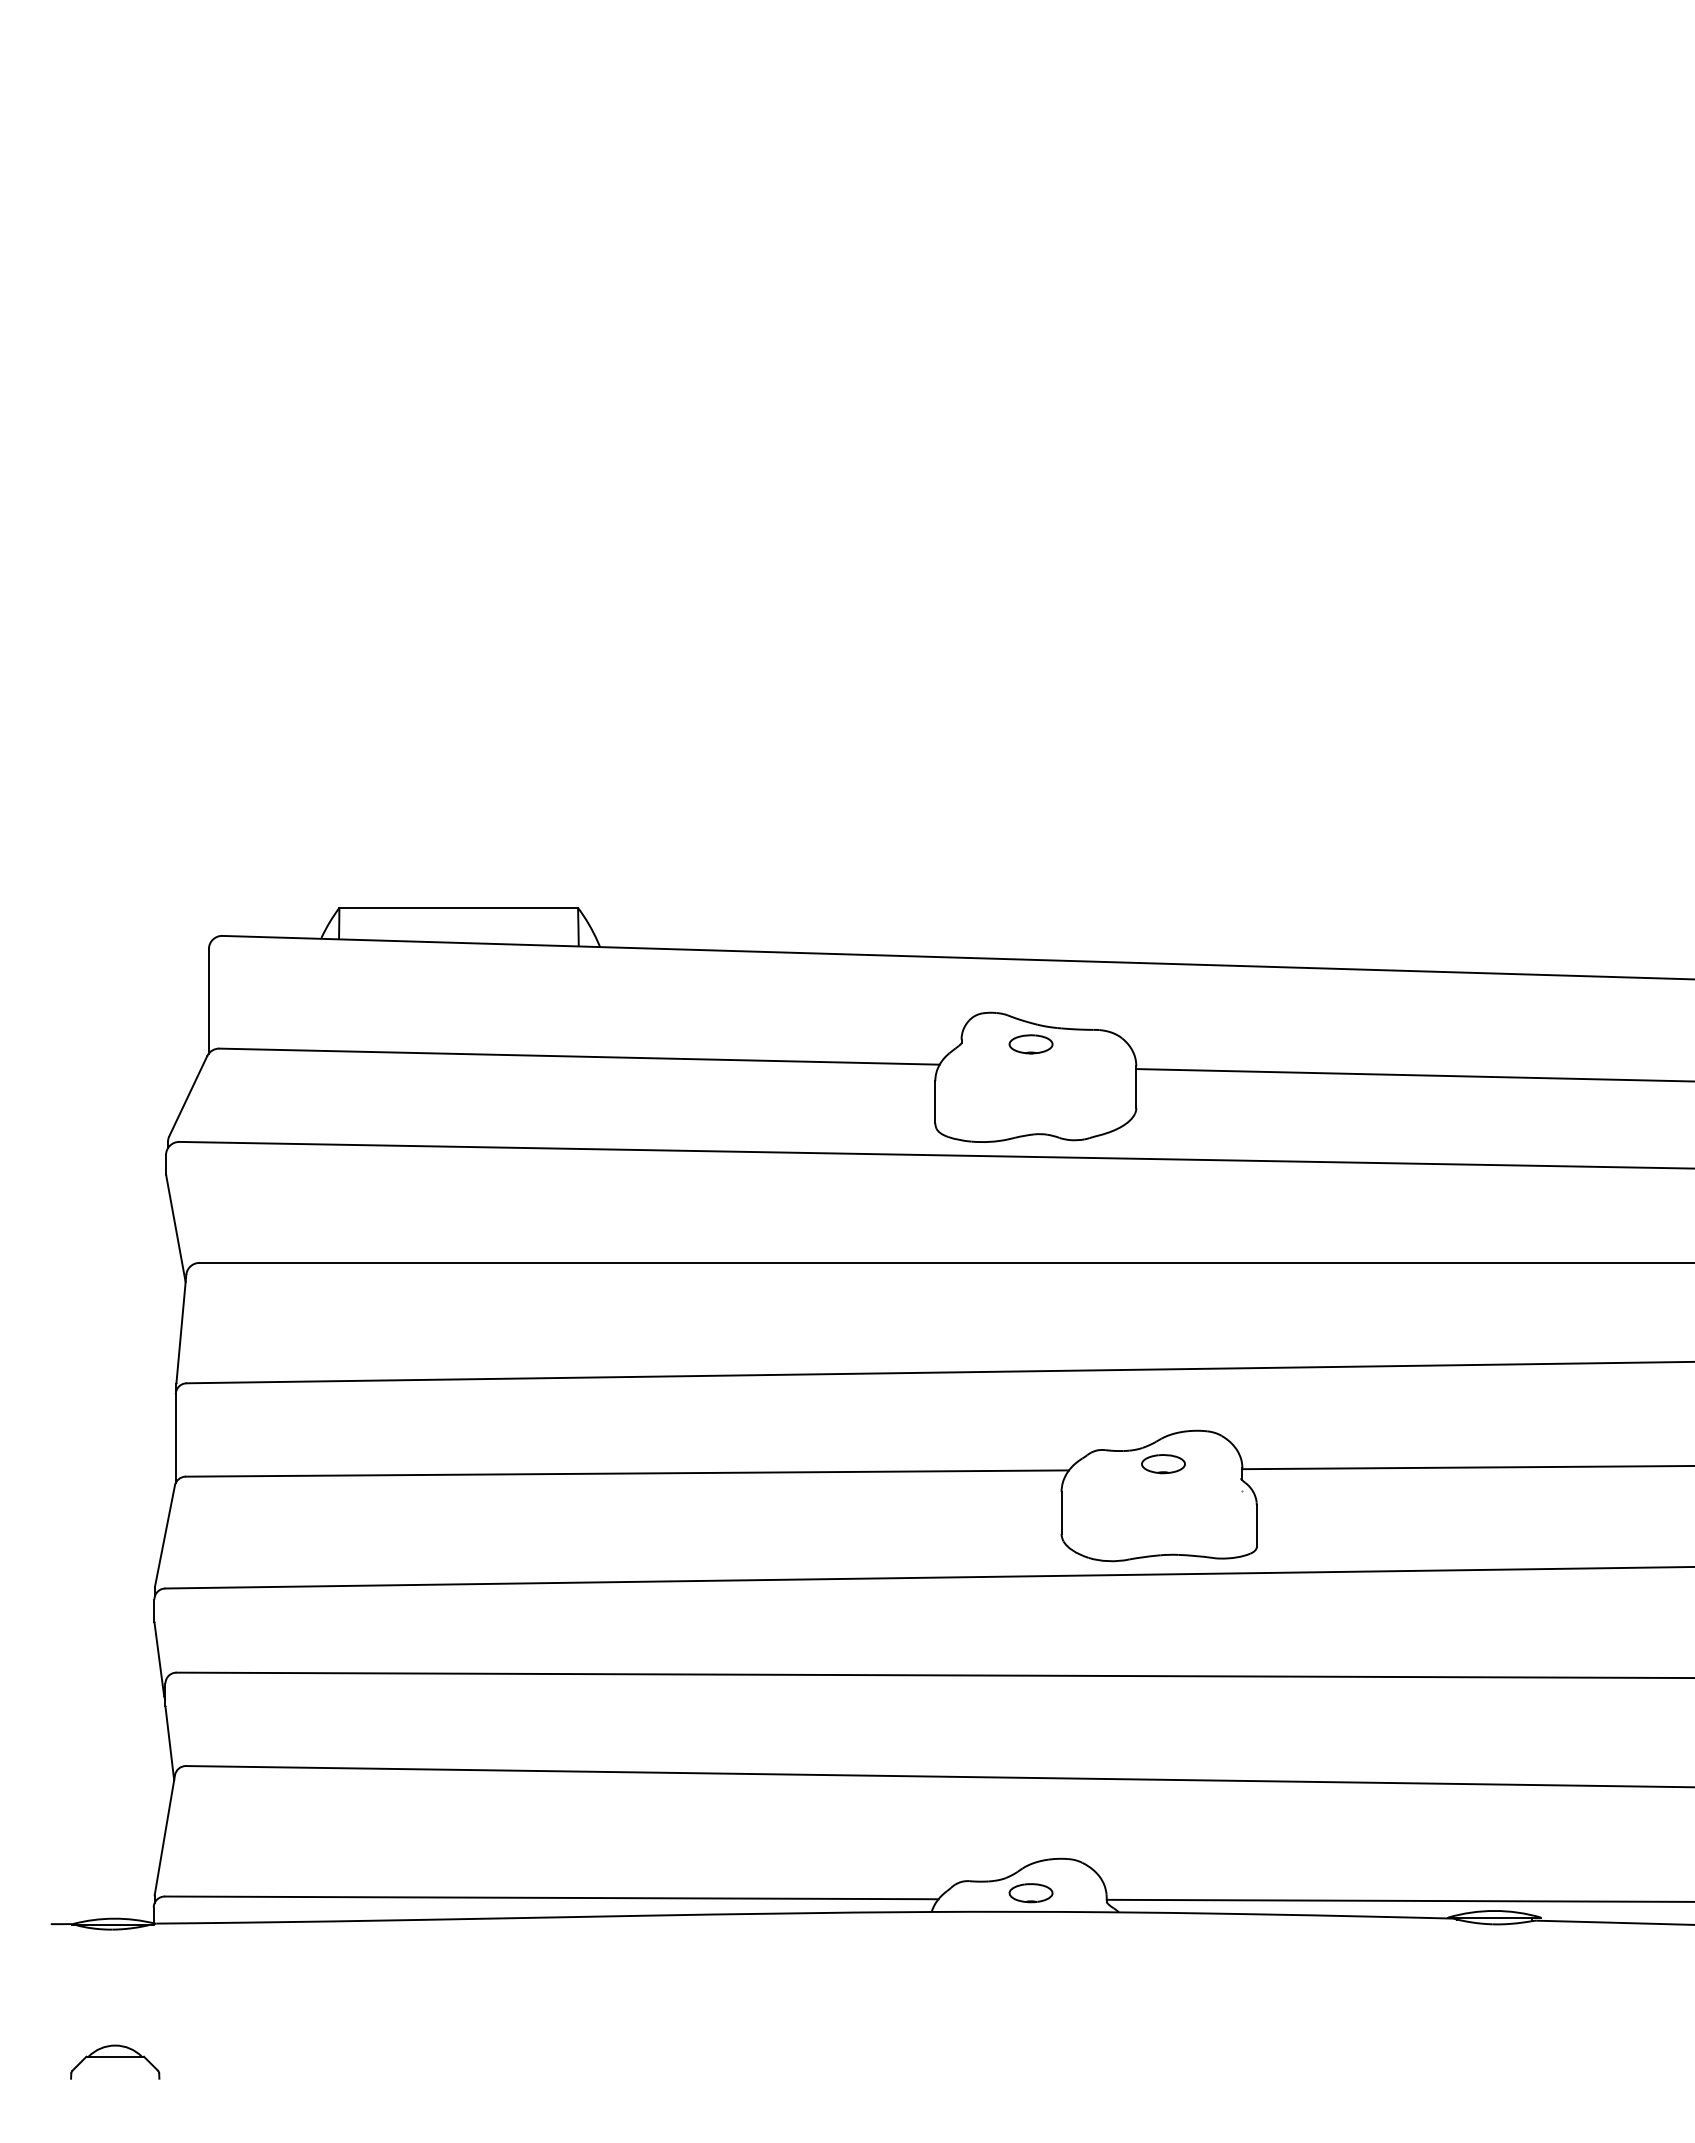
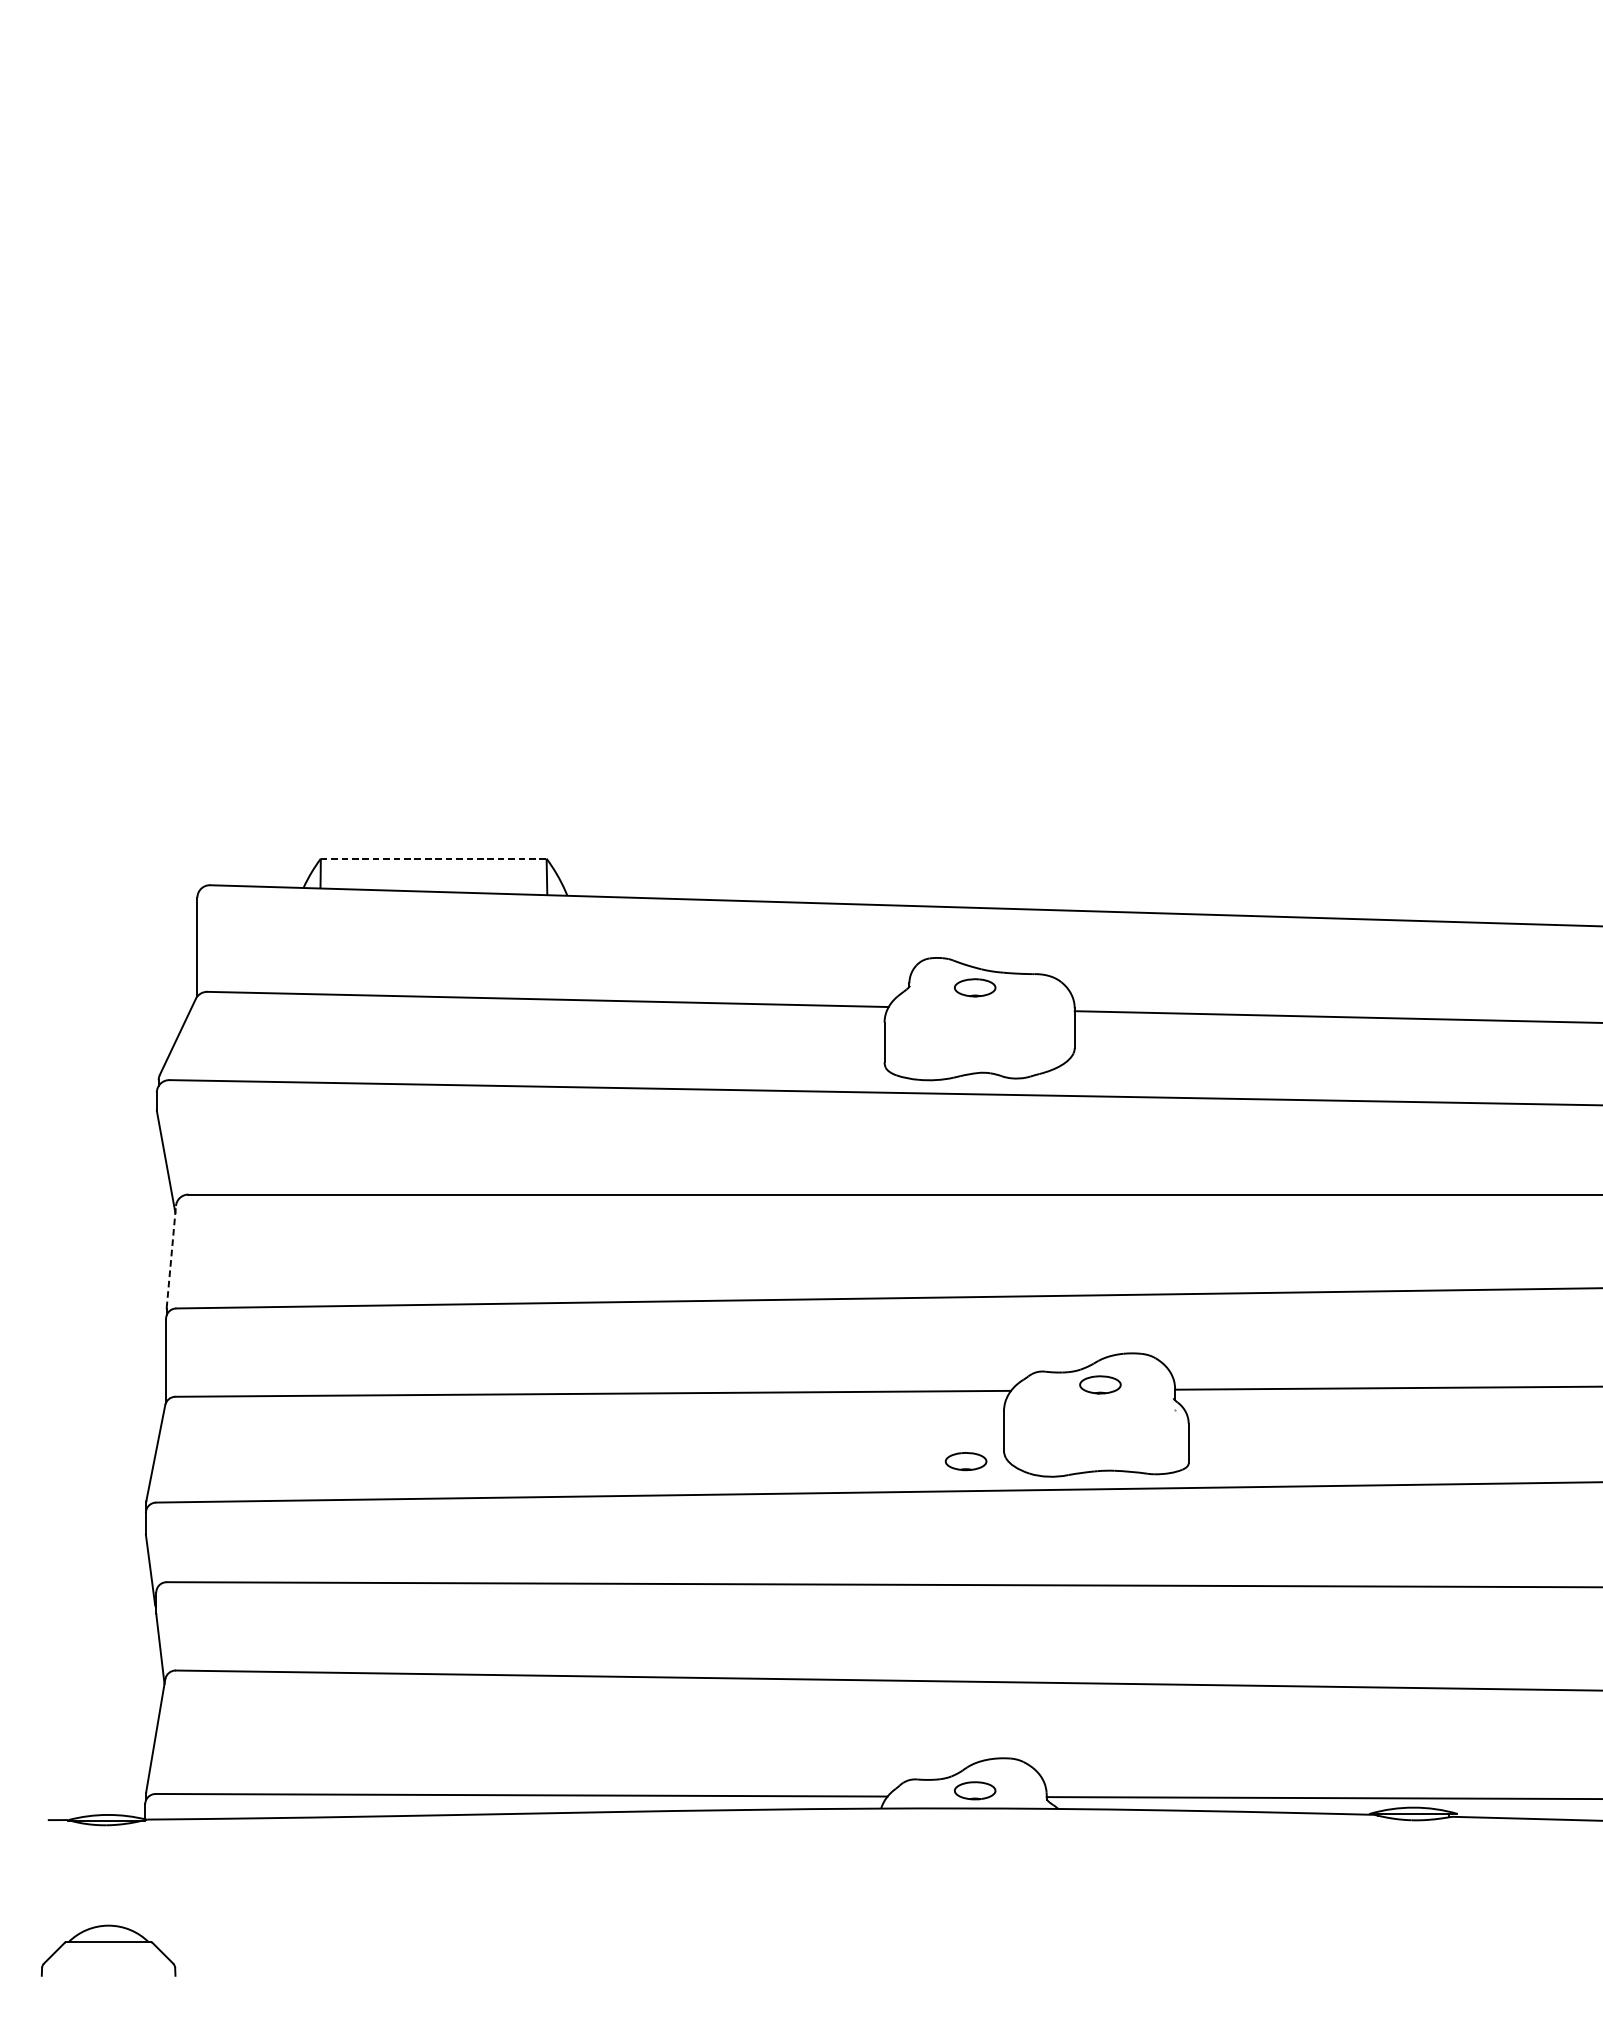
line: (459, 907) -> (434, 858), solid -> dashed
line: (181, 1328) -> (171, 1256), solid -> dashed
part: (1021, 1545) -> (966, 1461), added
part: (115, 2061) -> (109, 1950), size x1.6

